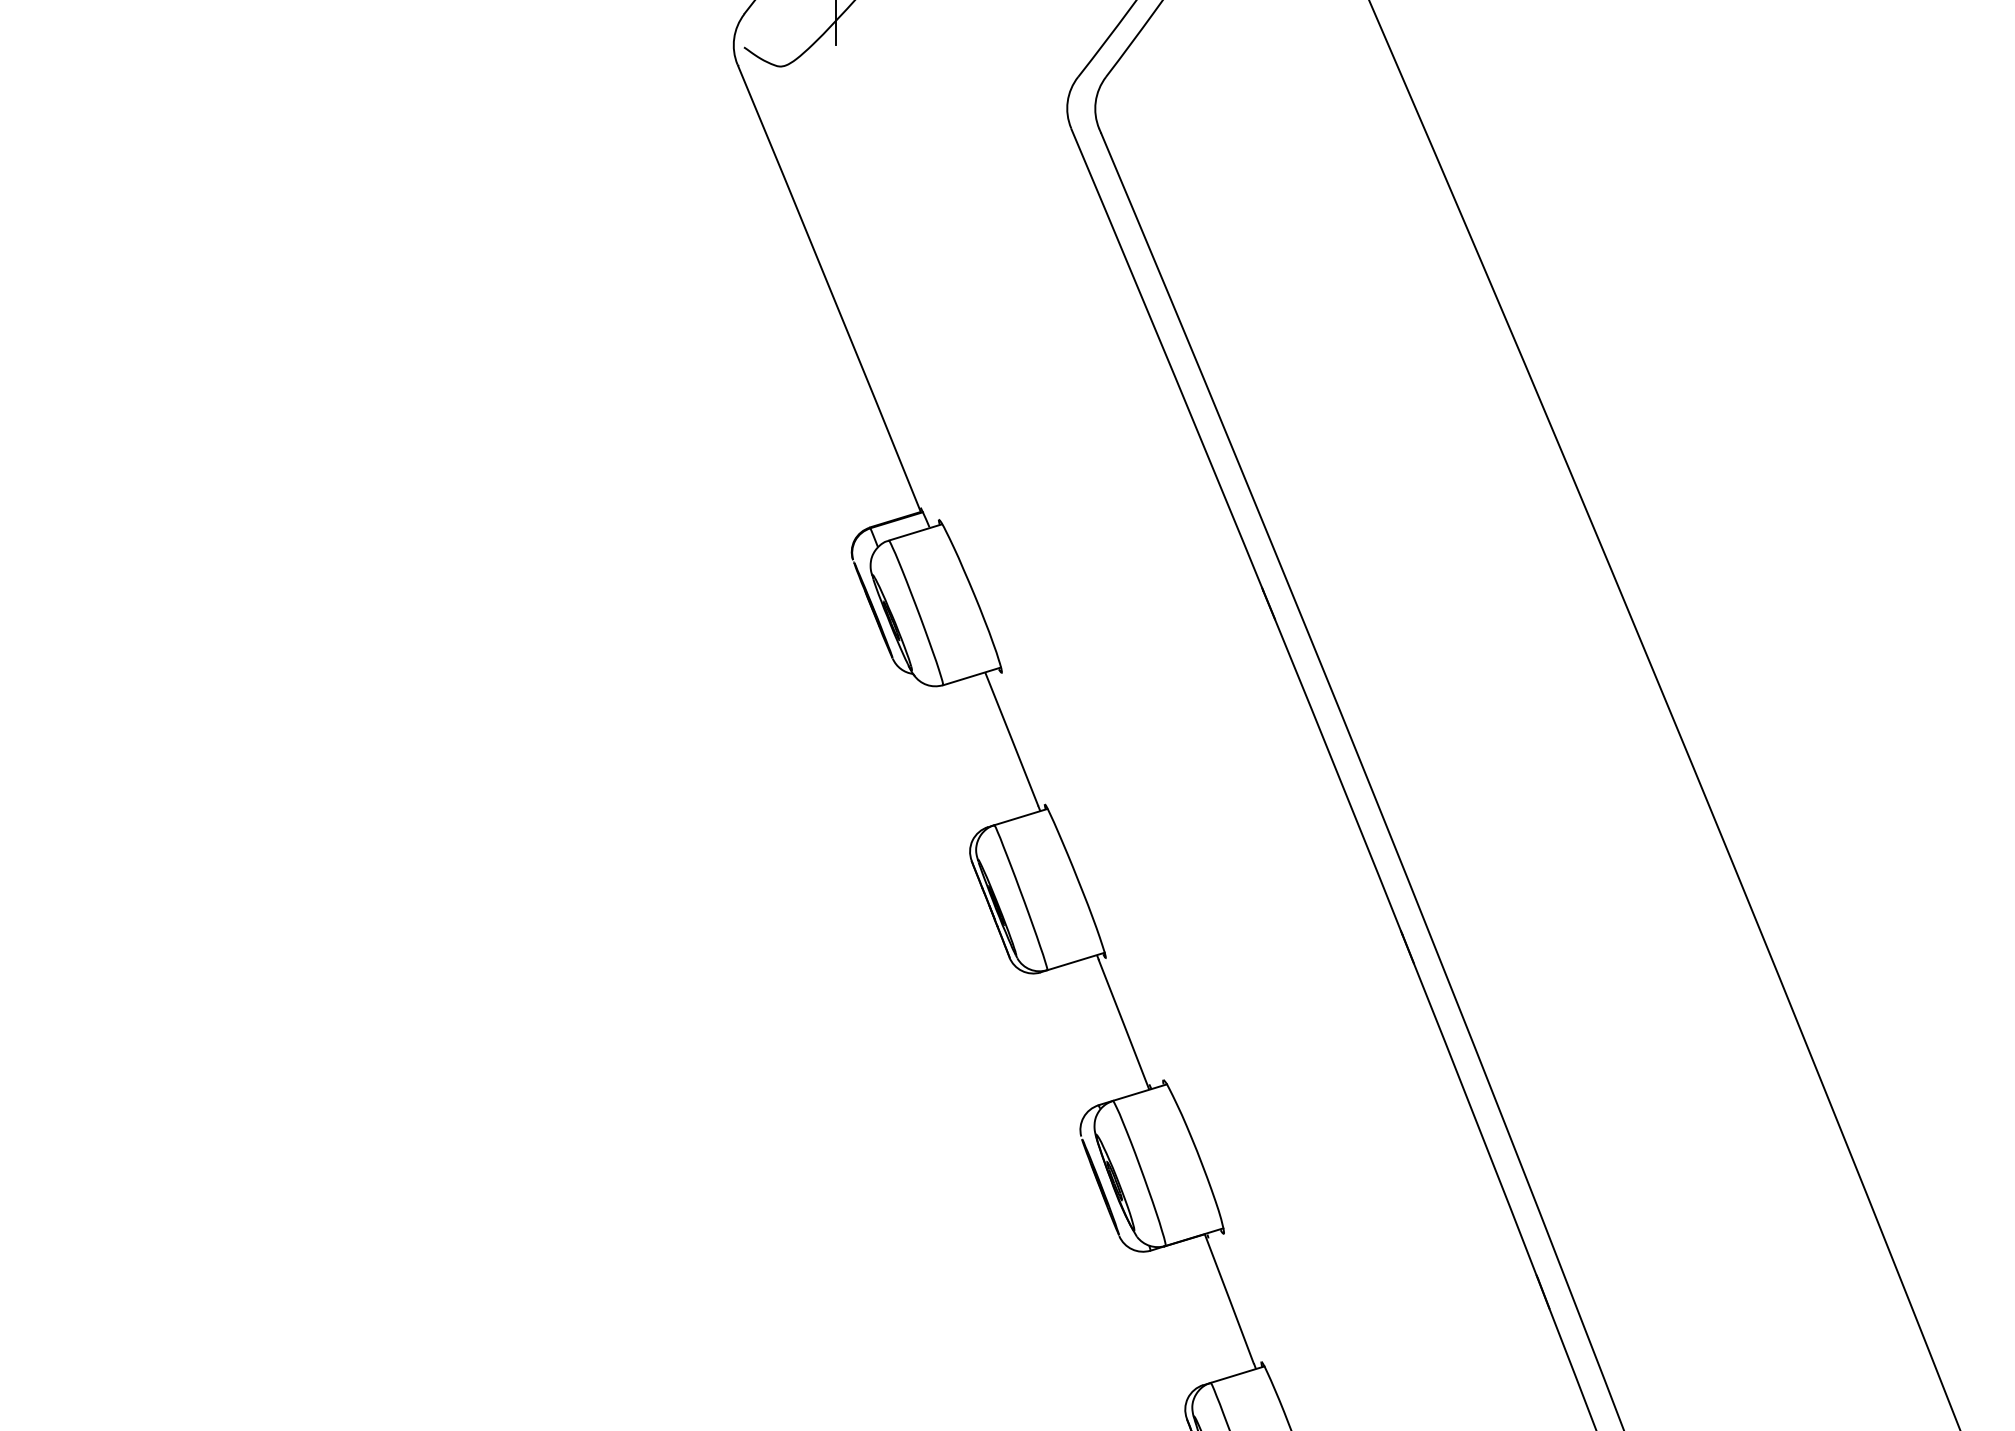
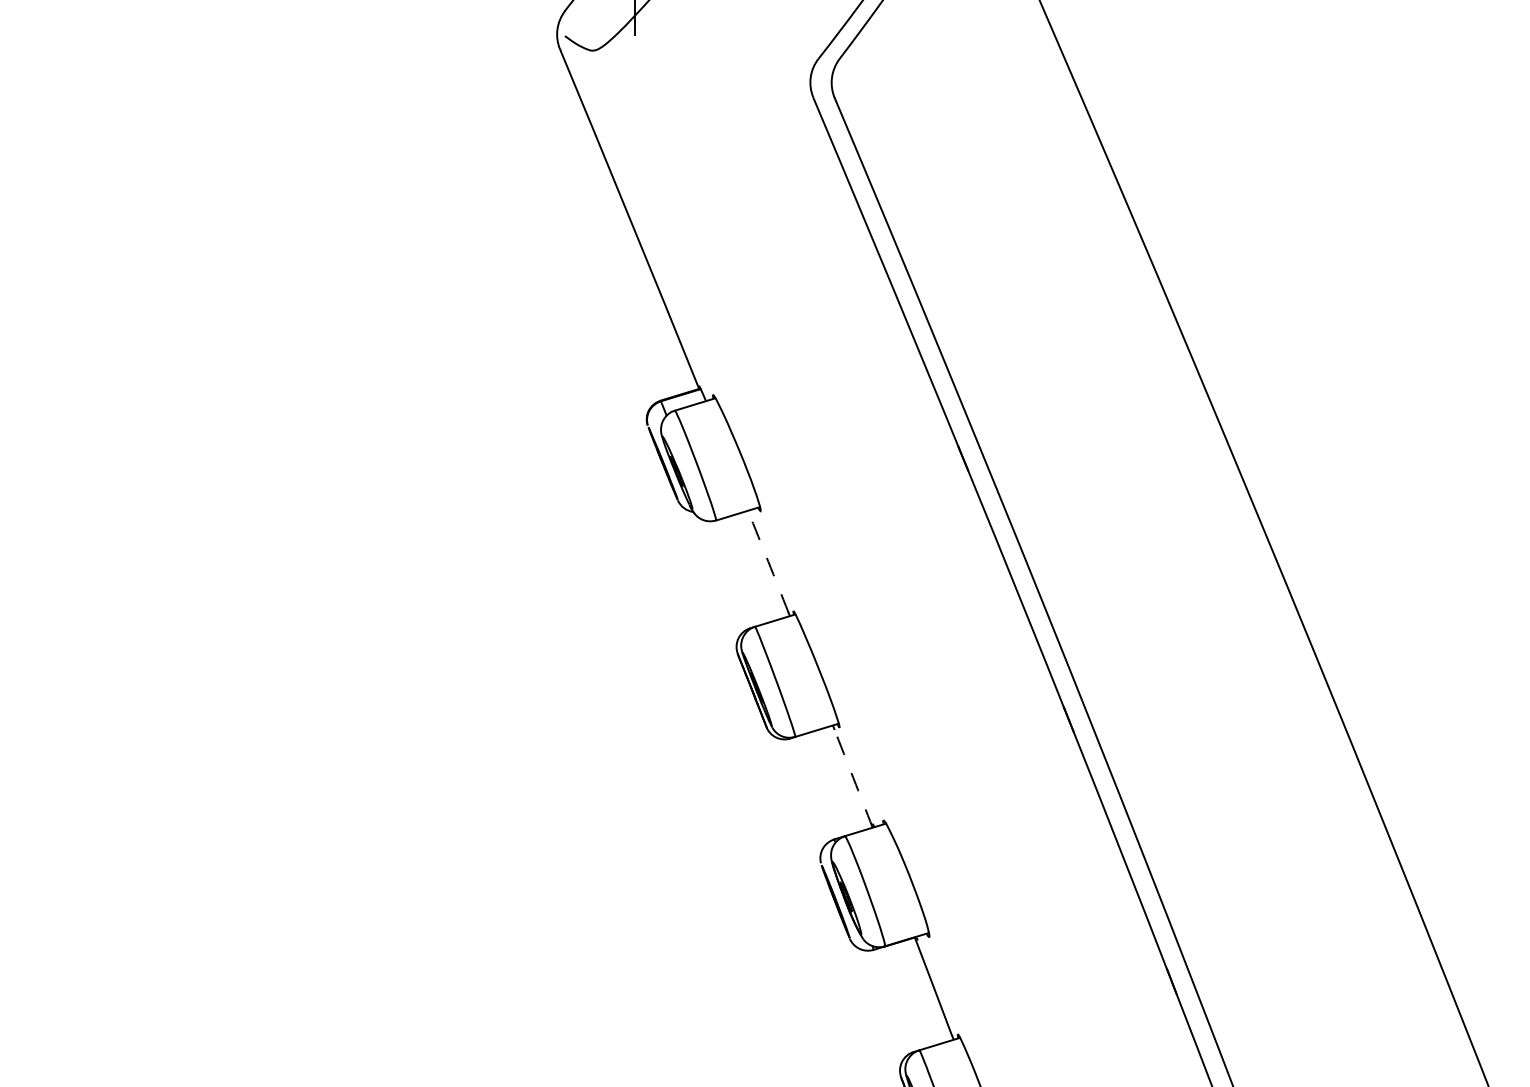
arc: (1011, 739) -> (768, 561), solid -> dashed
arc: (1123, 1024) -> (853, 778), solid -> dashed

